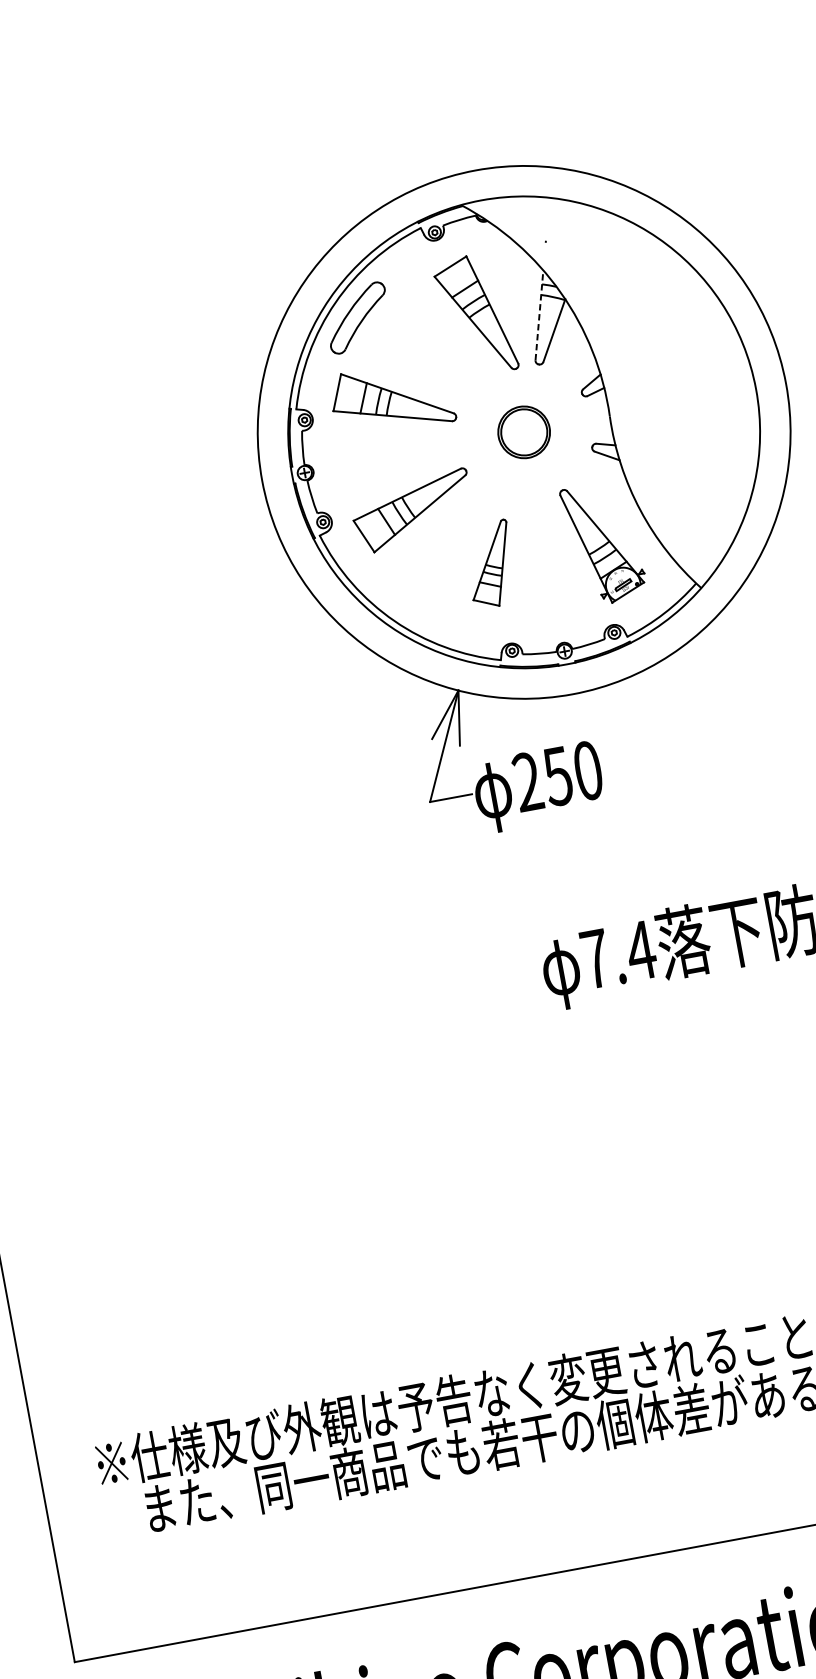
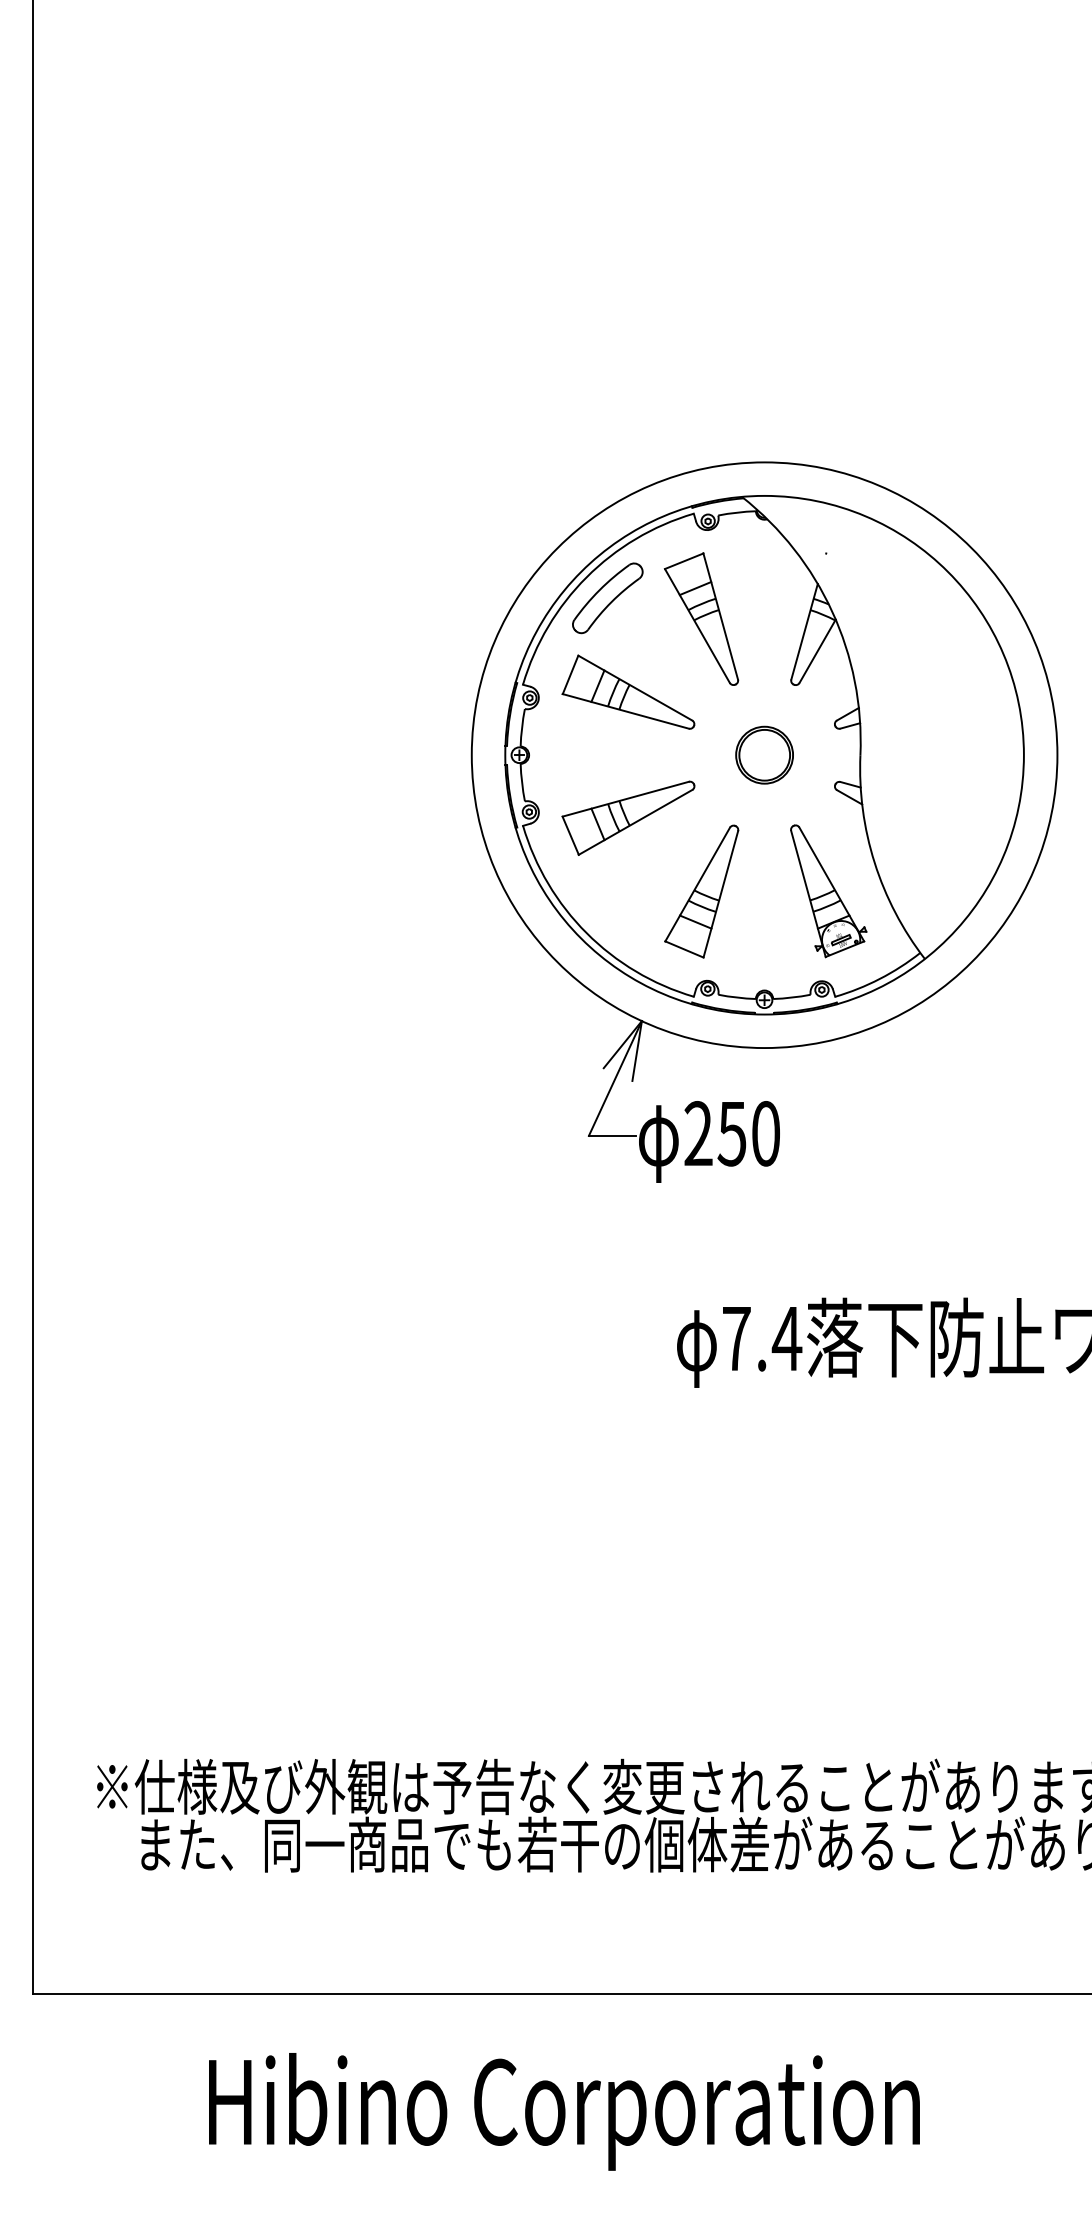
part: (475, 314) -> (701, 618), moved
line: (539, 315) -> (804, 631), dashed -> solid
part: (490, 564) -> (701, 891), size x1.43

